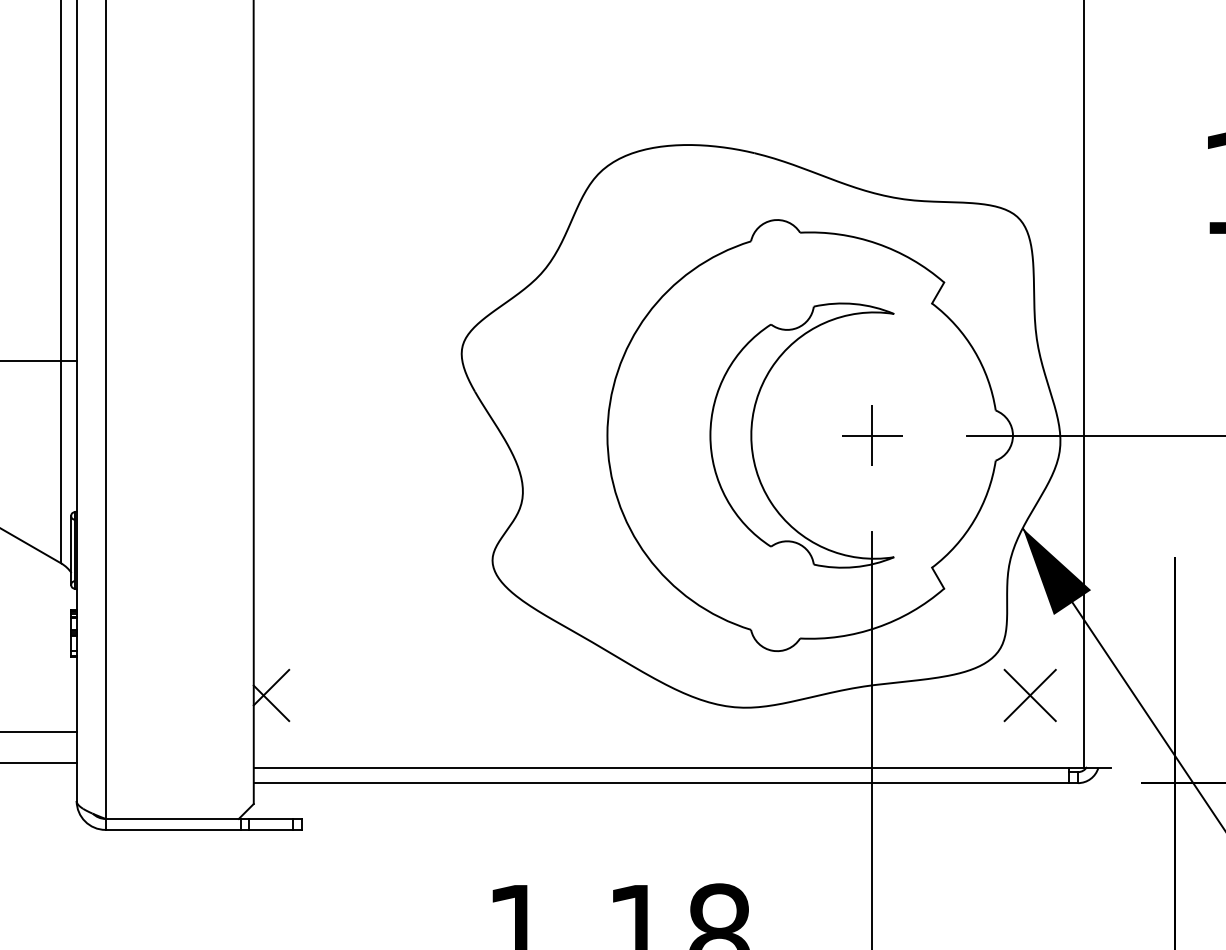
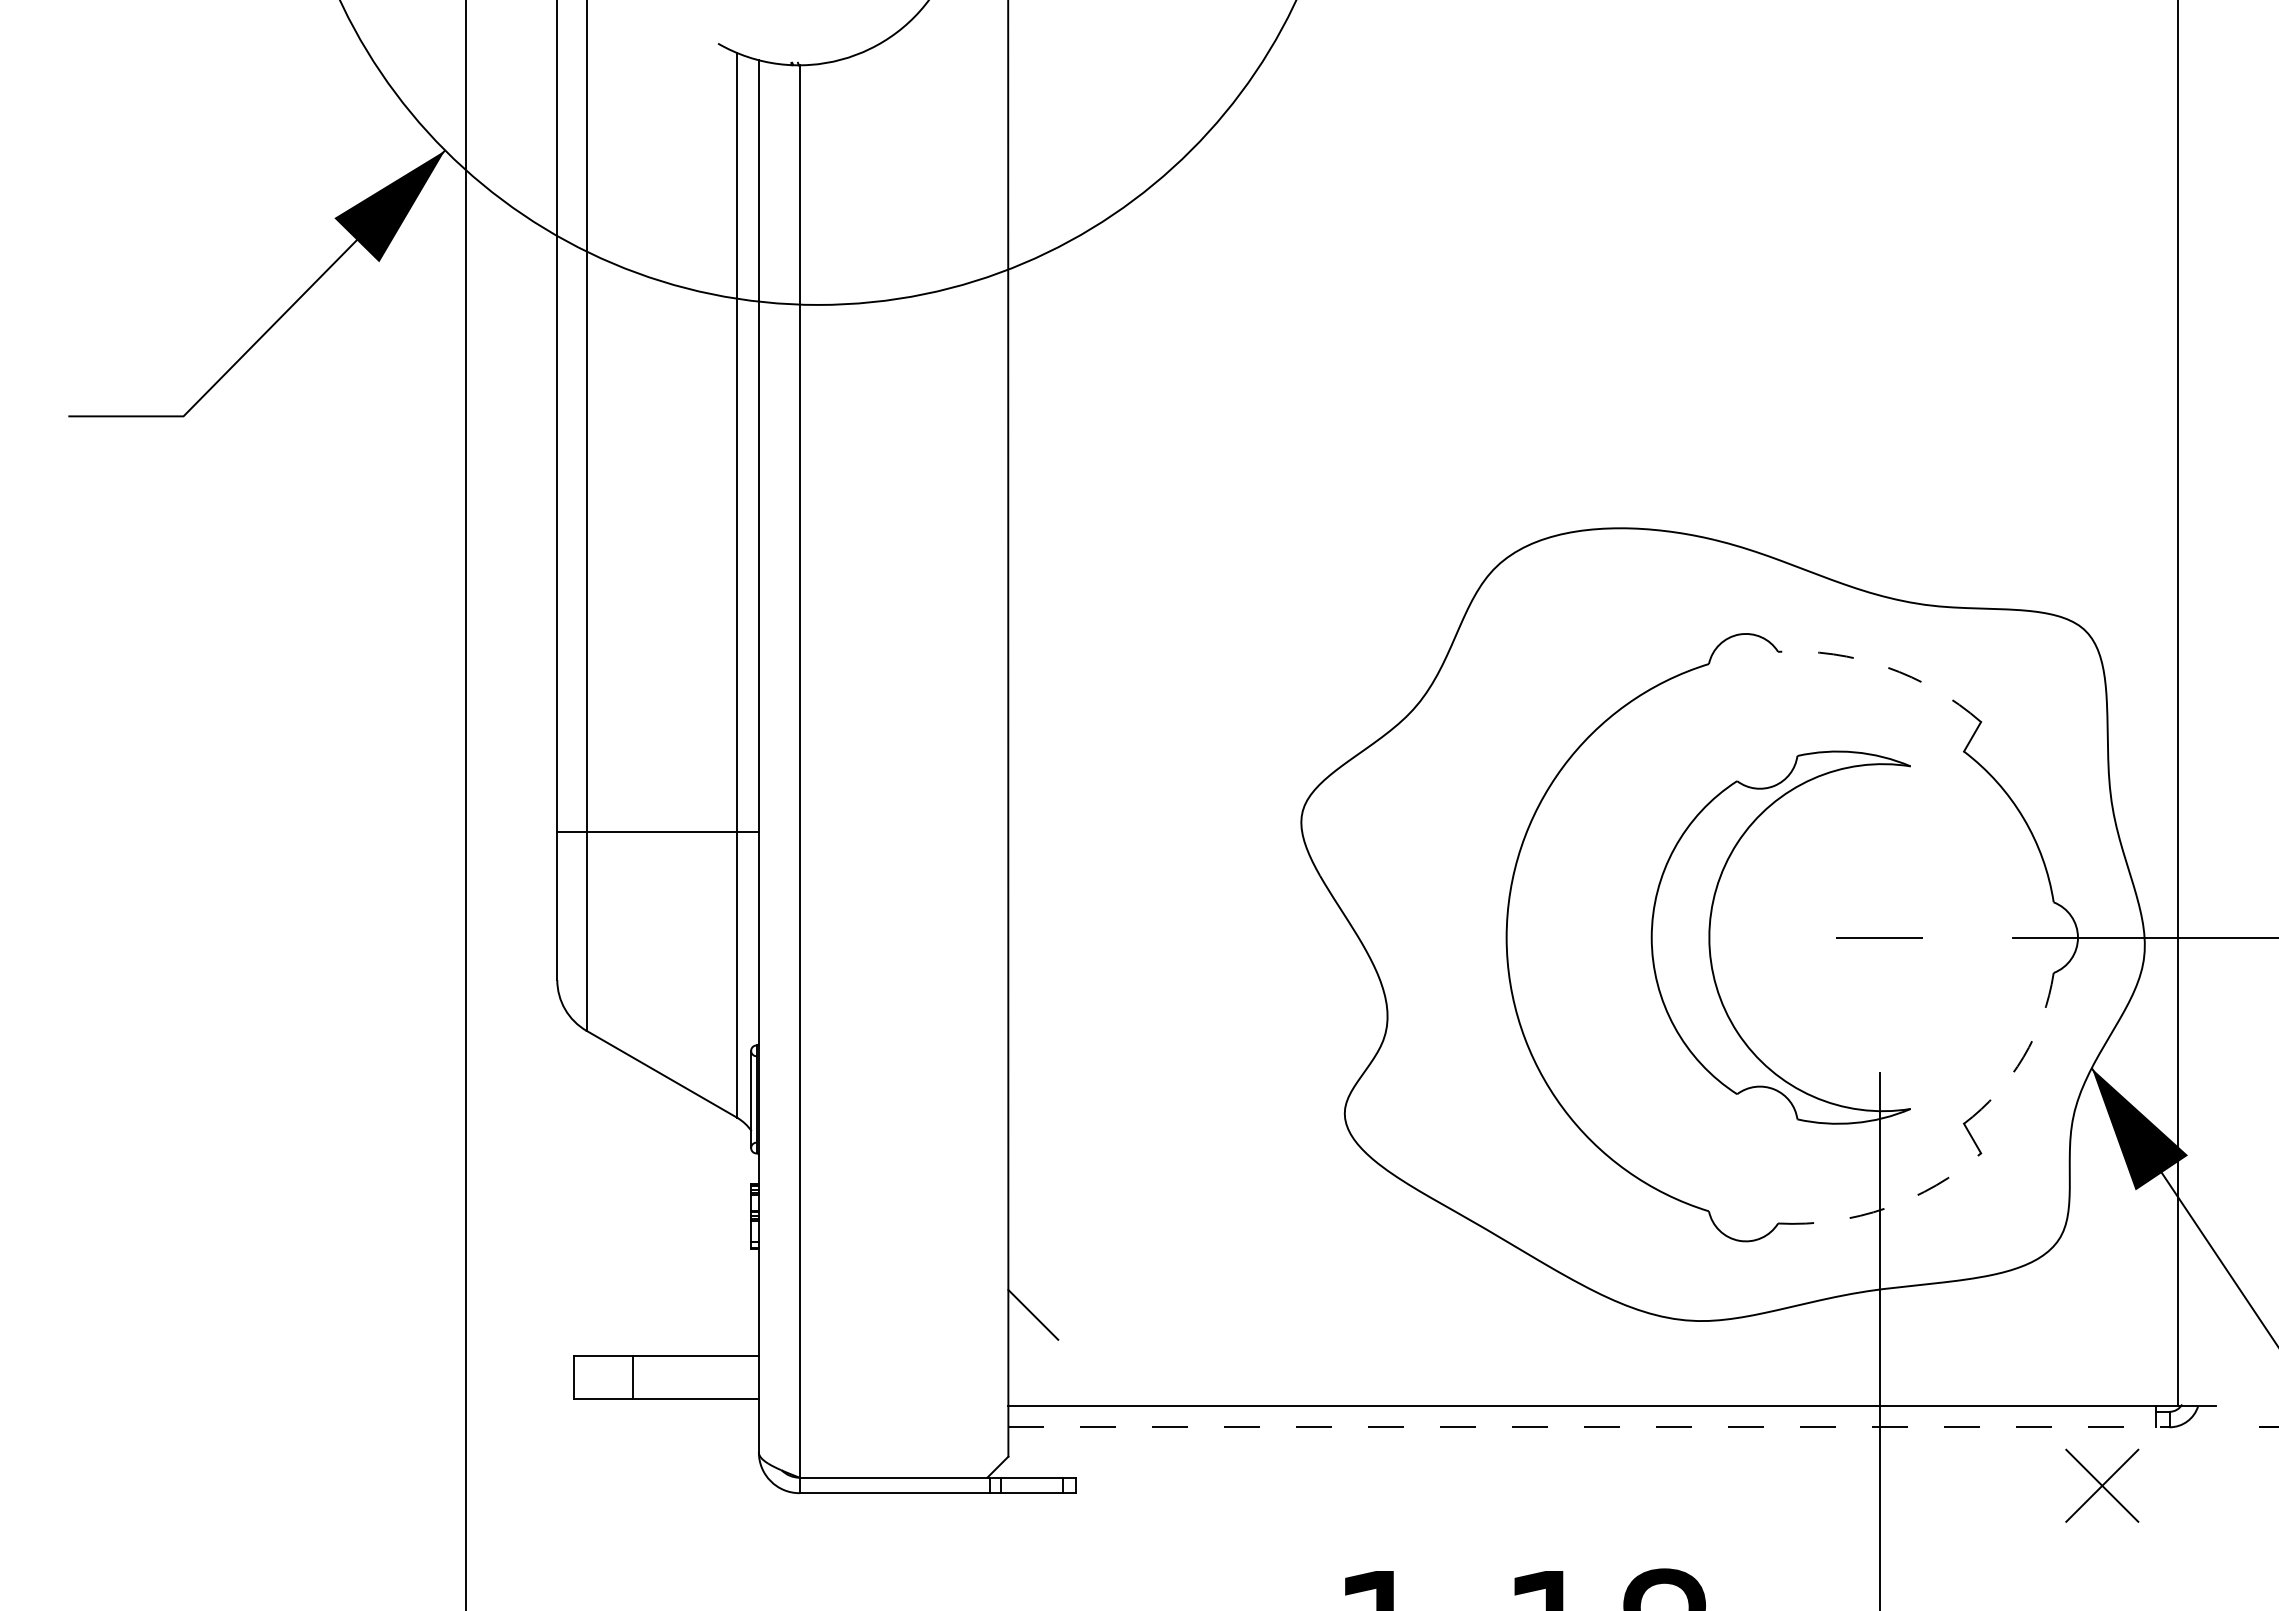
arc: (877, 243) -> (1886, 667), solid -> dashed
line: (872, 435) -> (1879, 937), removed
arc: (974, 520) -> (2023, 1057), solid -> dashed
arc: (877, 627) -> (1886, 1208), solid -> dashed
line: (271, 687) -> (1033, 1292), removed
part: (1030, 695) -> (2102, 1485), moved
line: (666, 783) -> (1589, 1427), solid -> dashed

